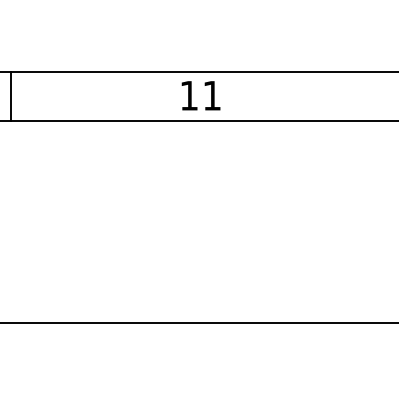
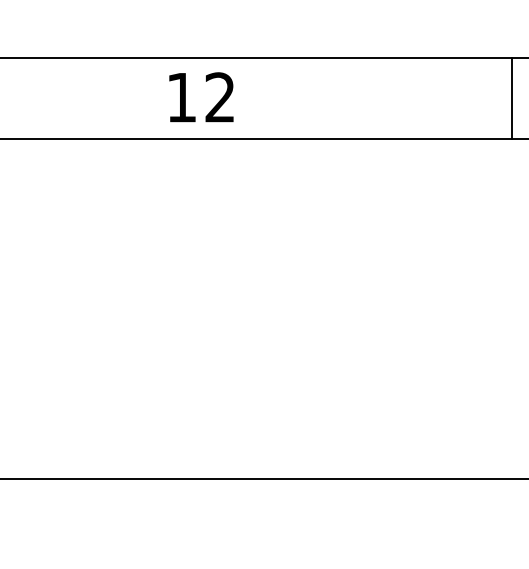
text: (211, 95) -> (219, 97), 11 -> 12
line: (386, 95) -> (512, 97), added

